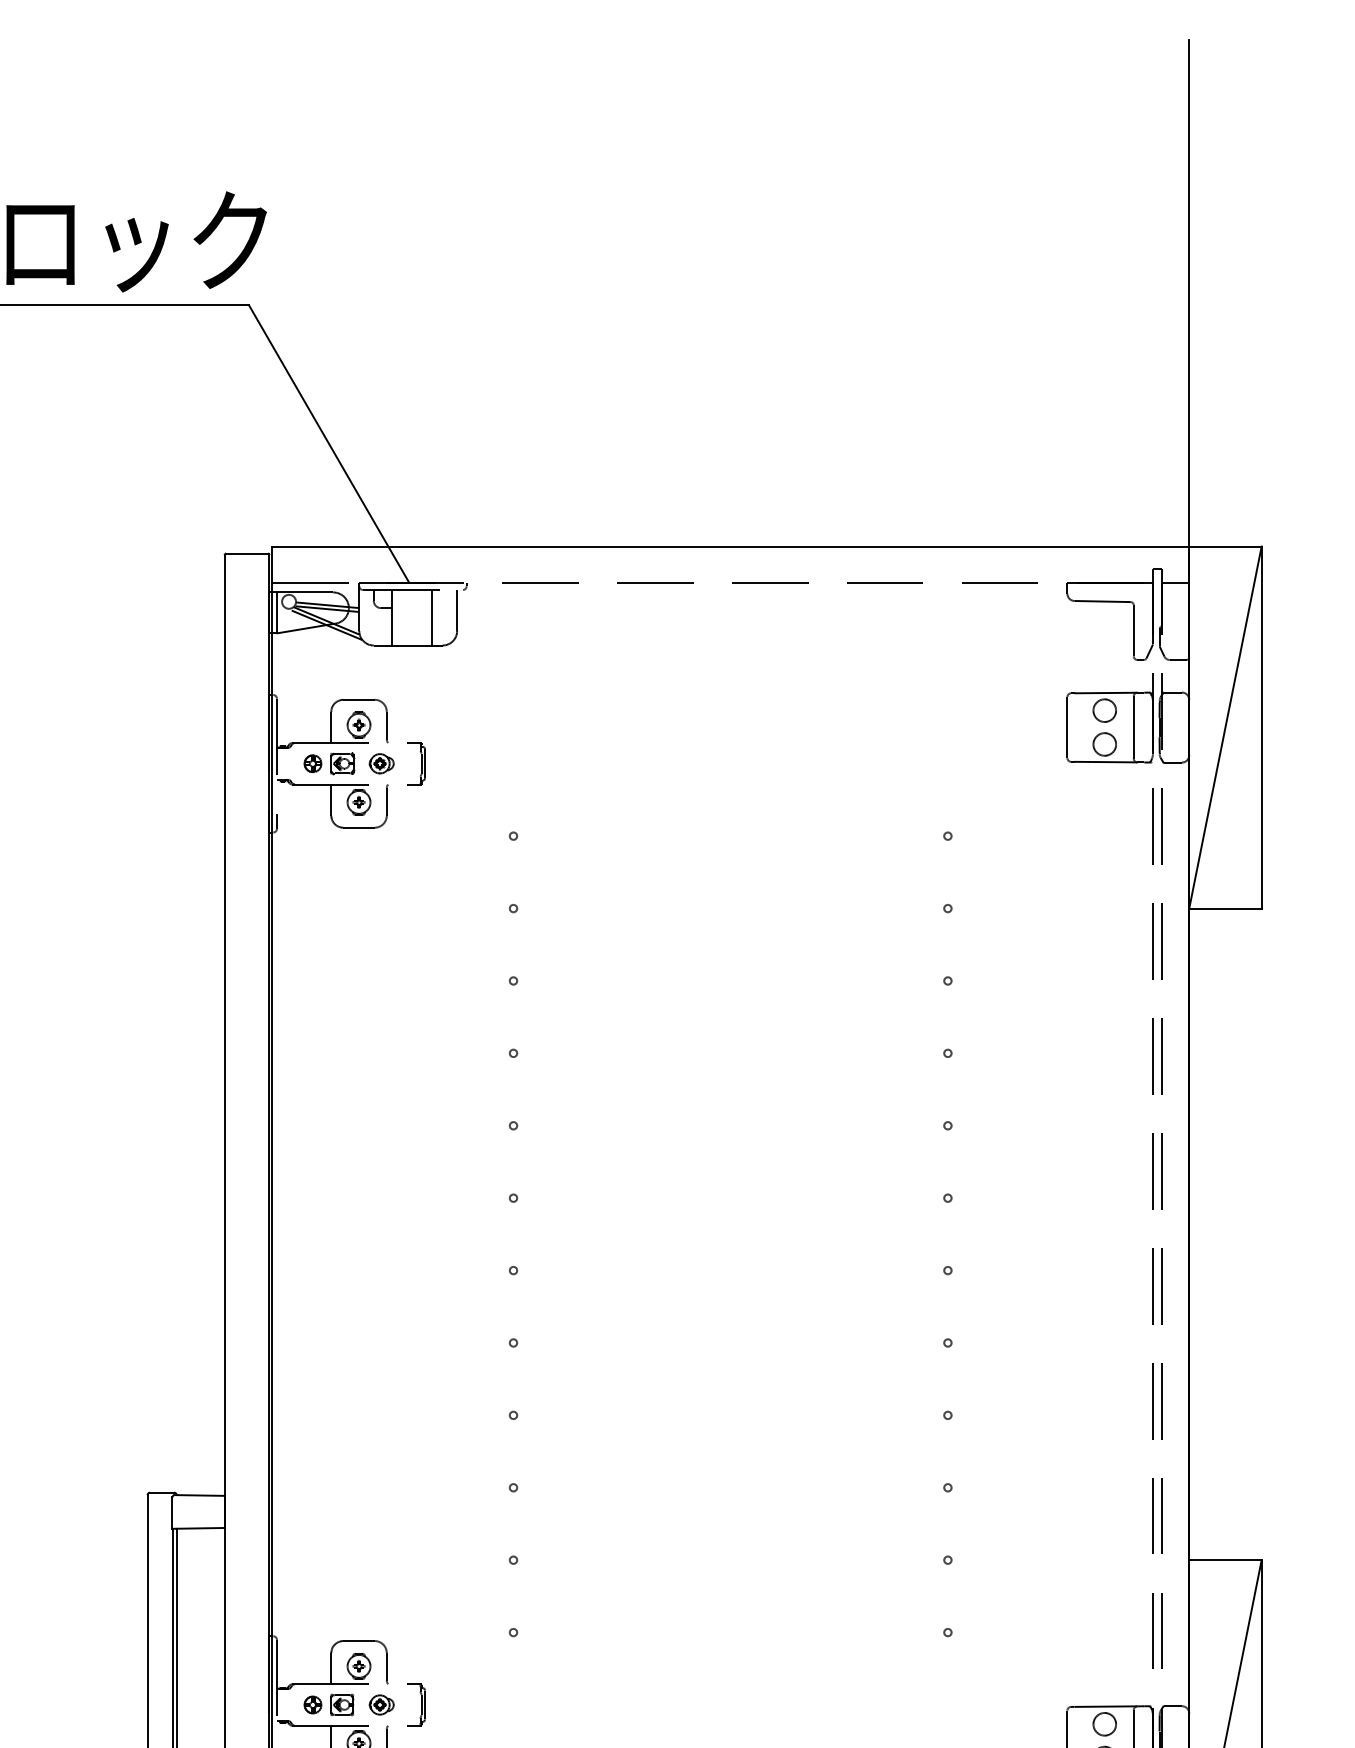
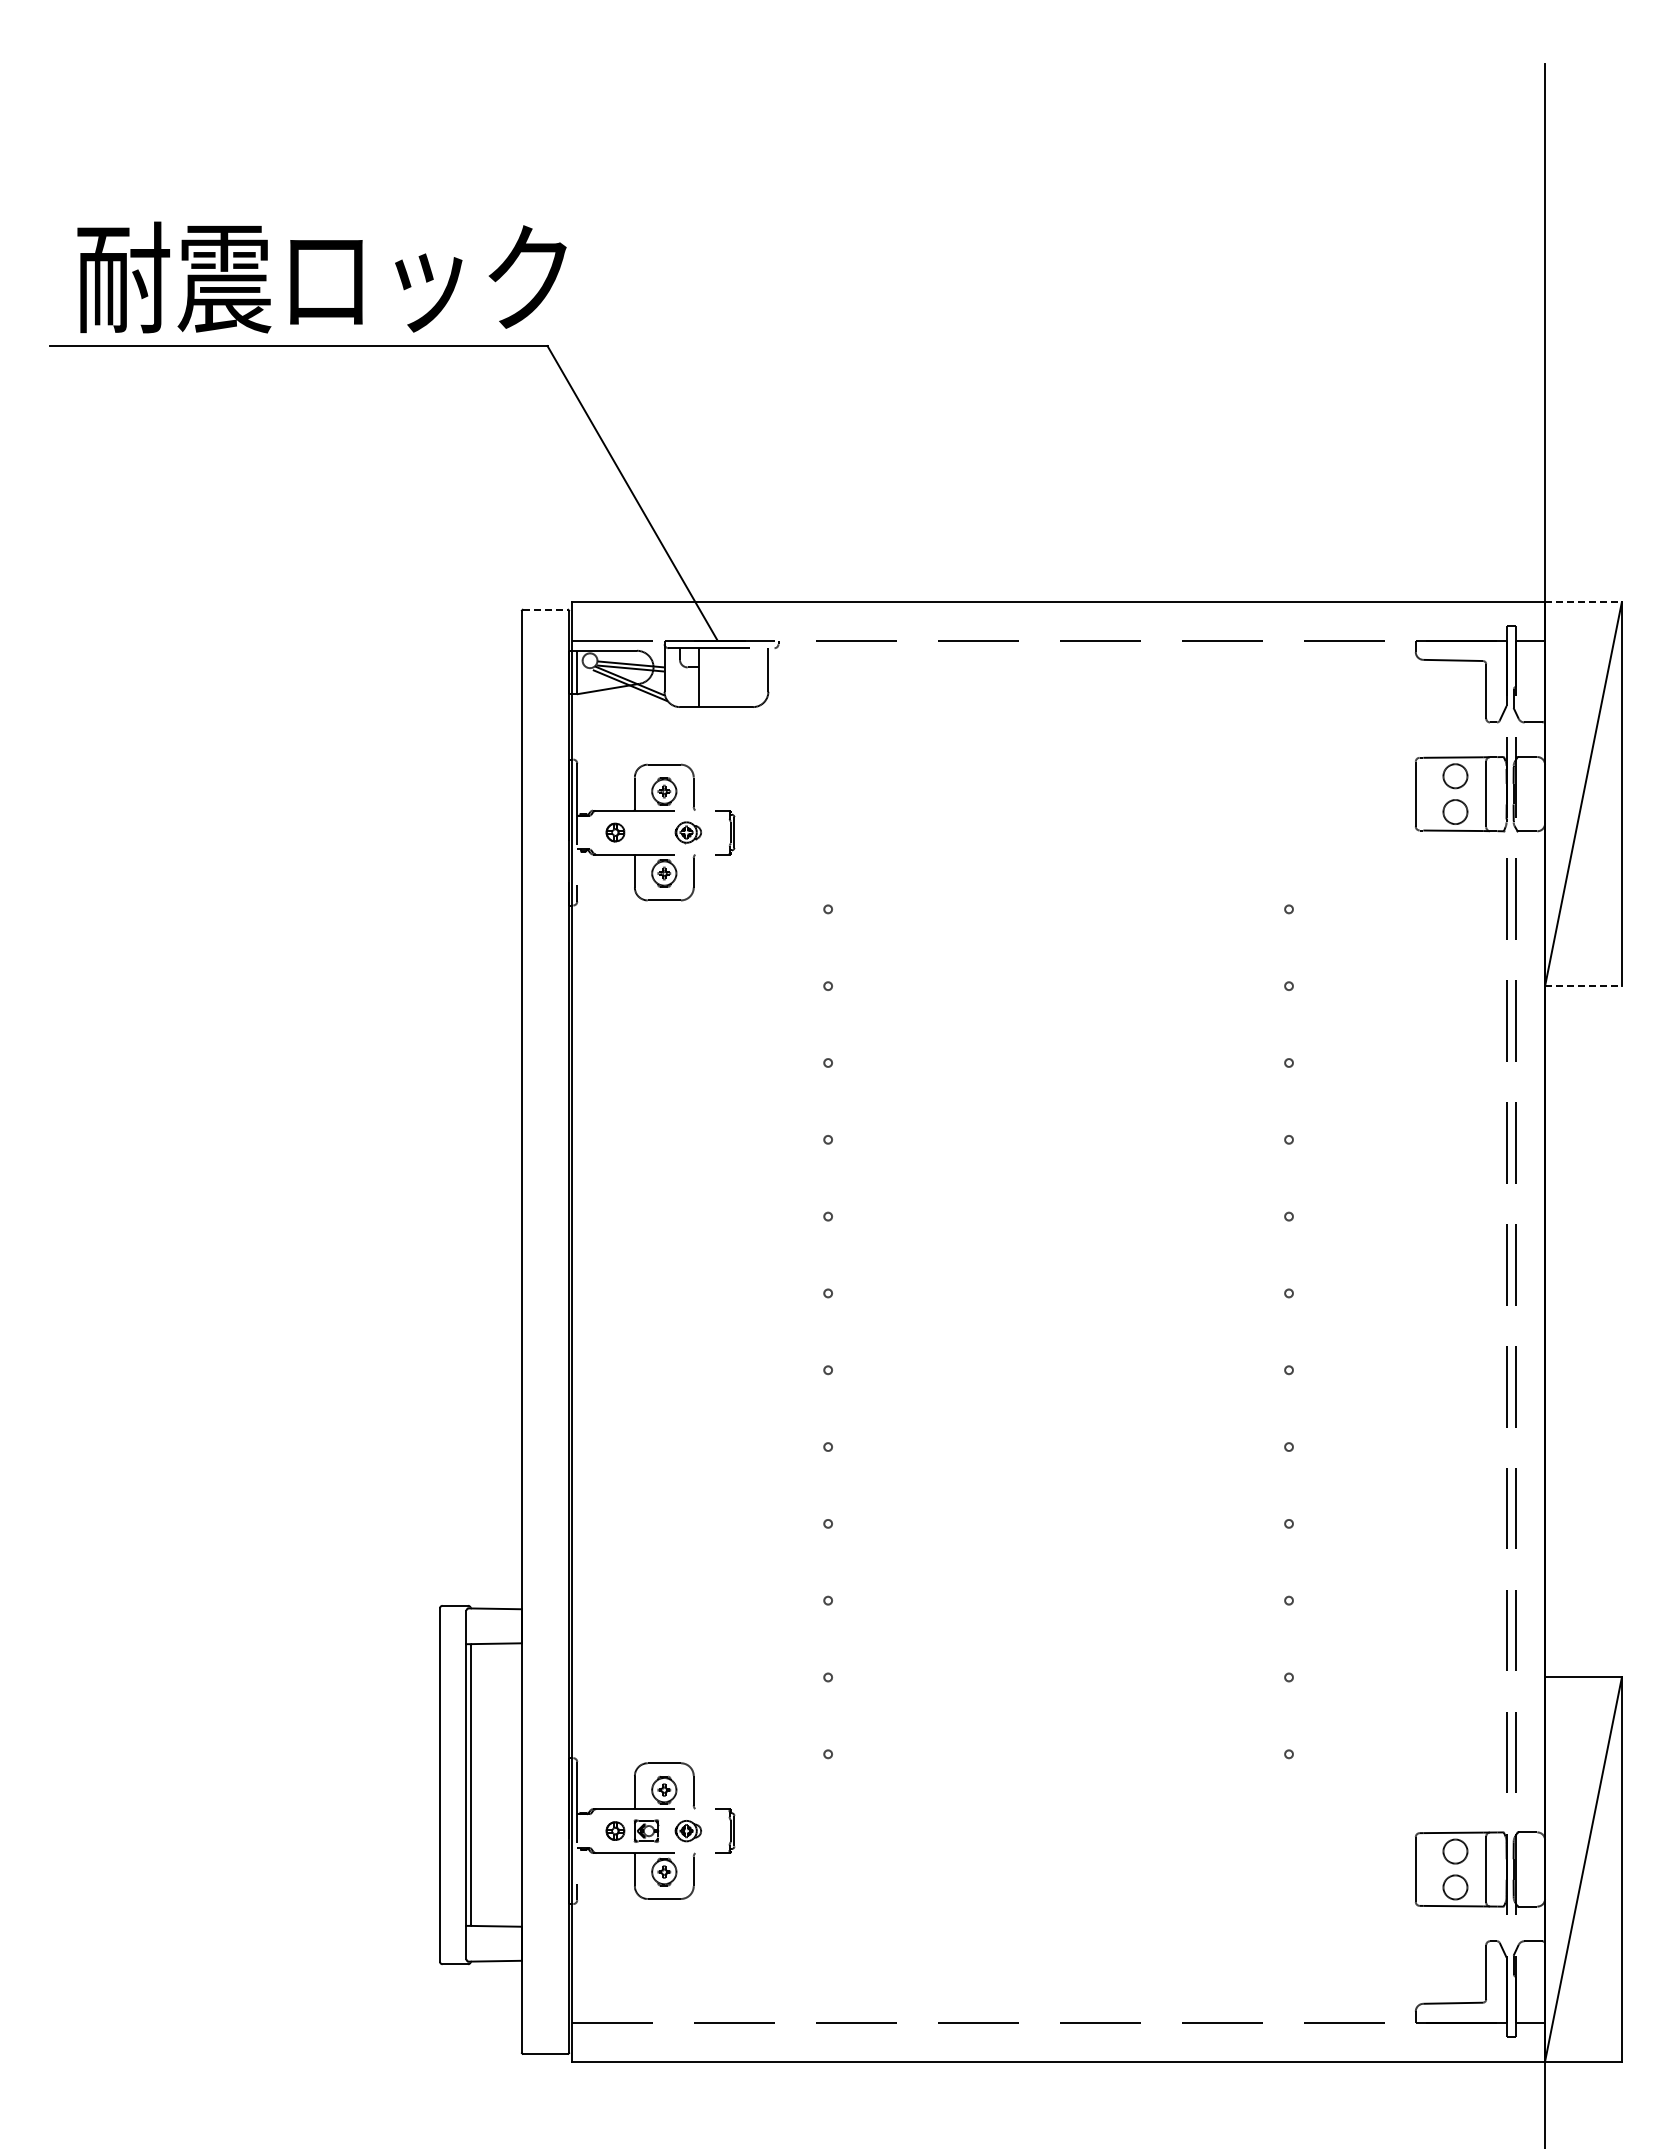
line: (1225, 546) -> (1583, 602), solid -> dashed
line: (247, 553) -> (545, 609), solid -> dashed
line: (431, 617) -> (741, 677), removed
part: (342, 763) -> (646, 832), removed
line: (1225, 908) -> (1583, 986), solid -> dashed

